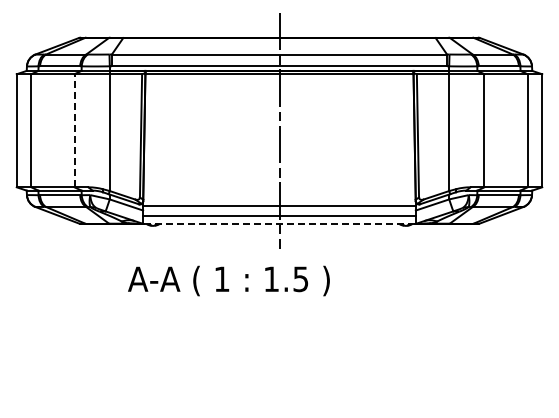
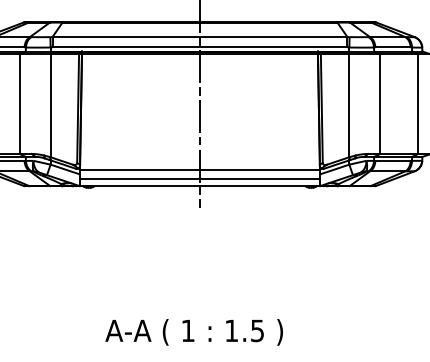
line: (74, 130) -> (19, 103), dashed -> solid
line: (279, 223) -> (199, 185), dashed -> solid
text: (228, 280) -> (193, 331), moved

